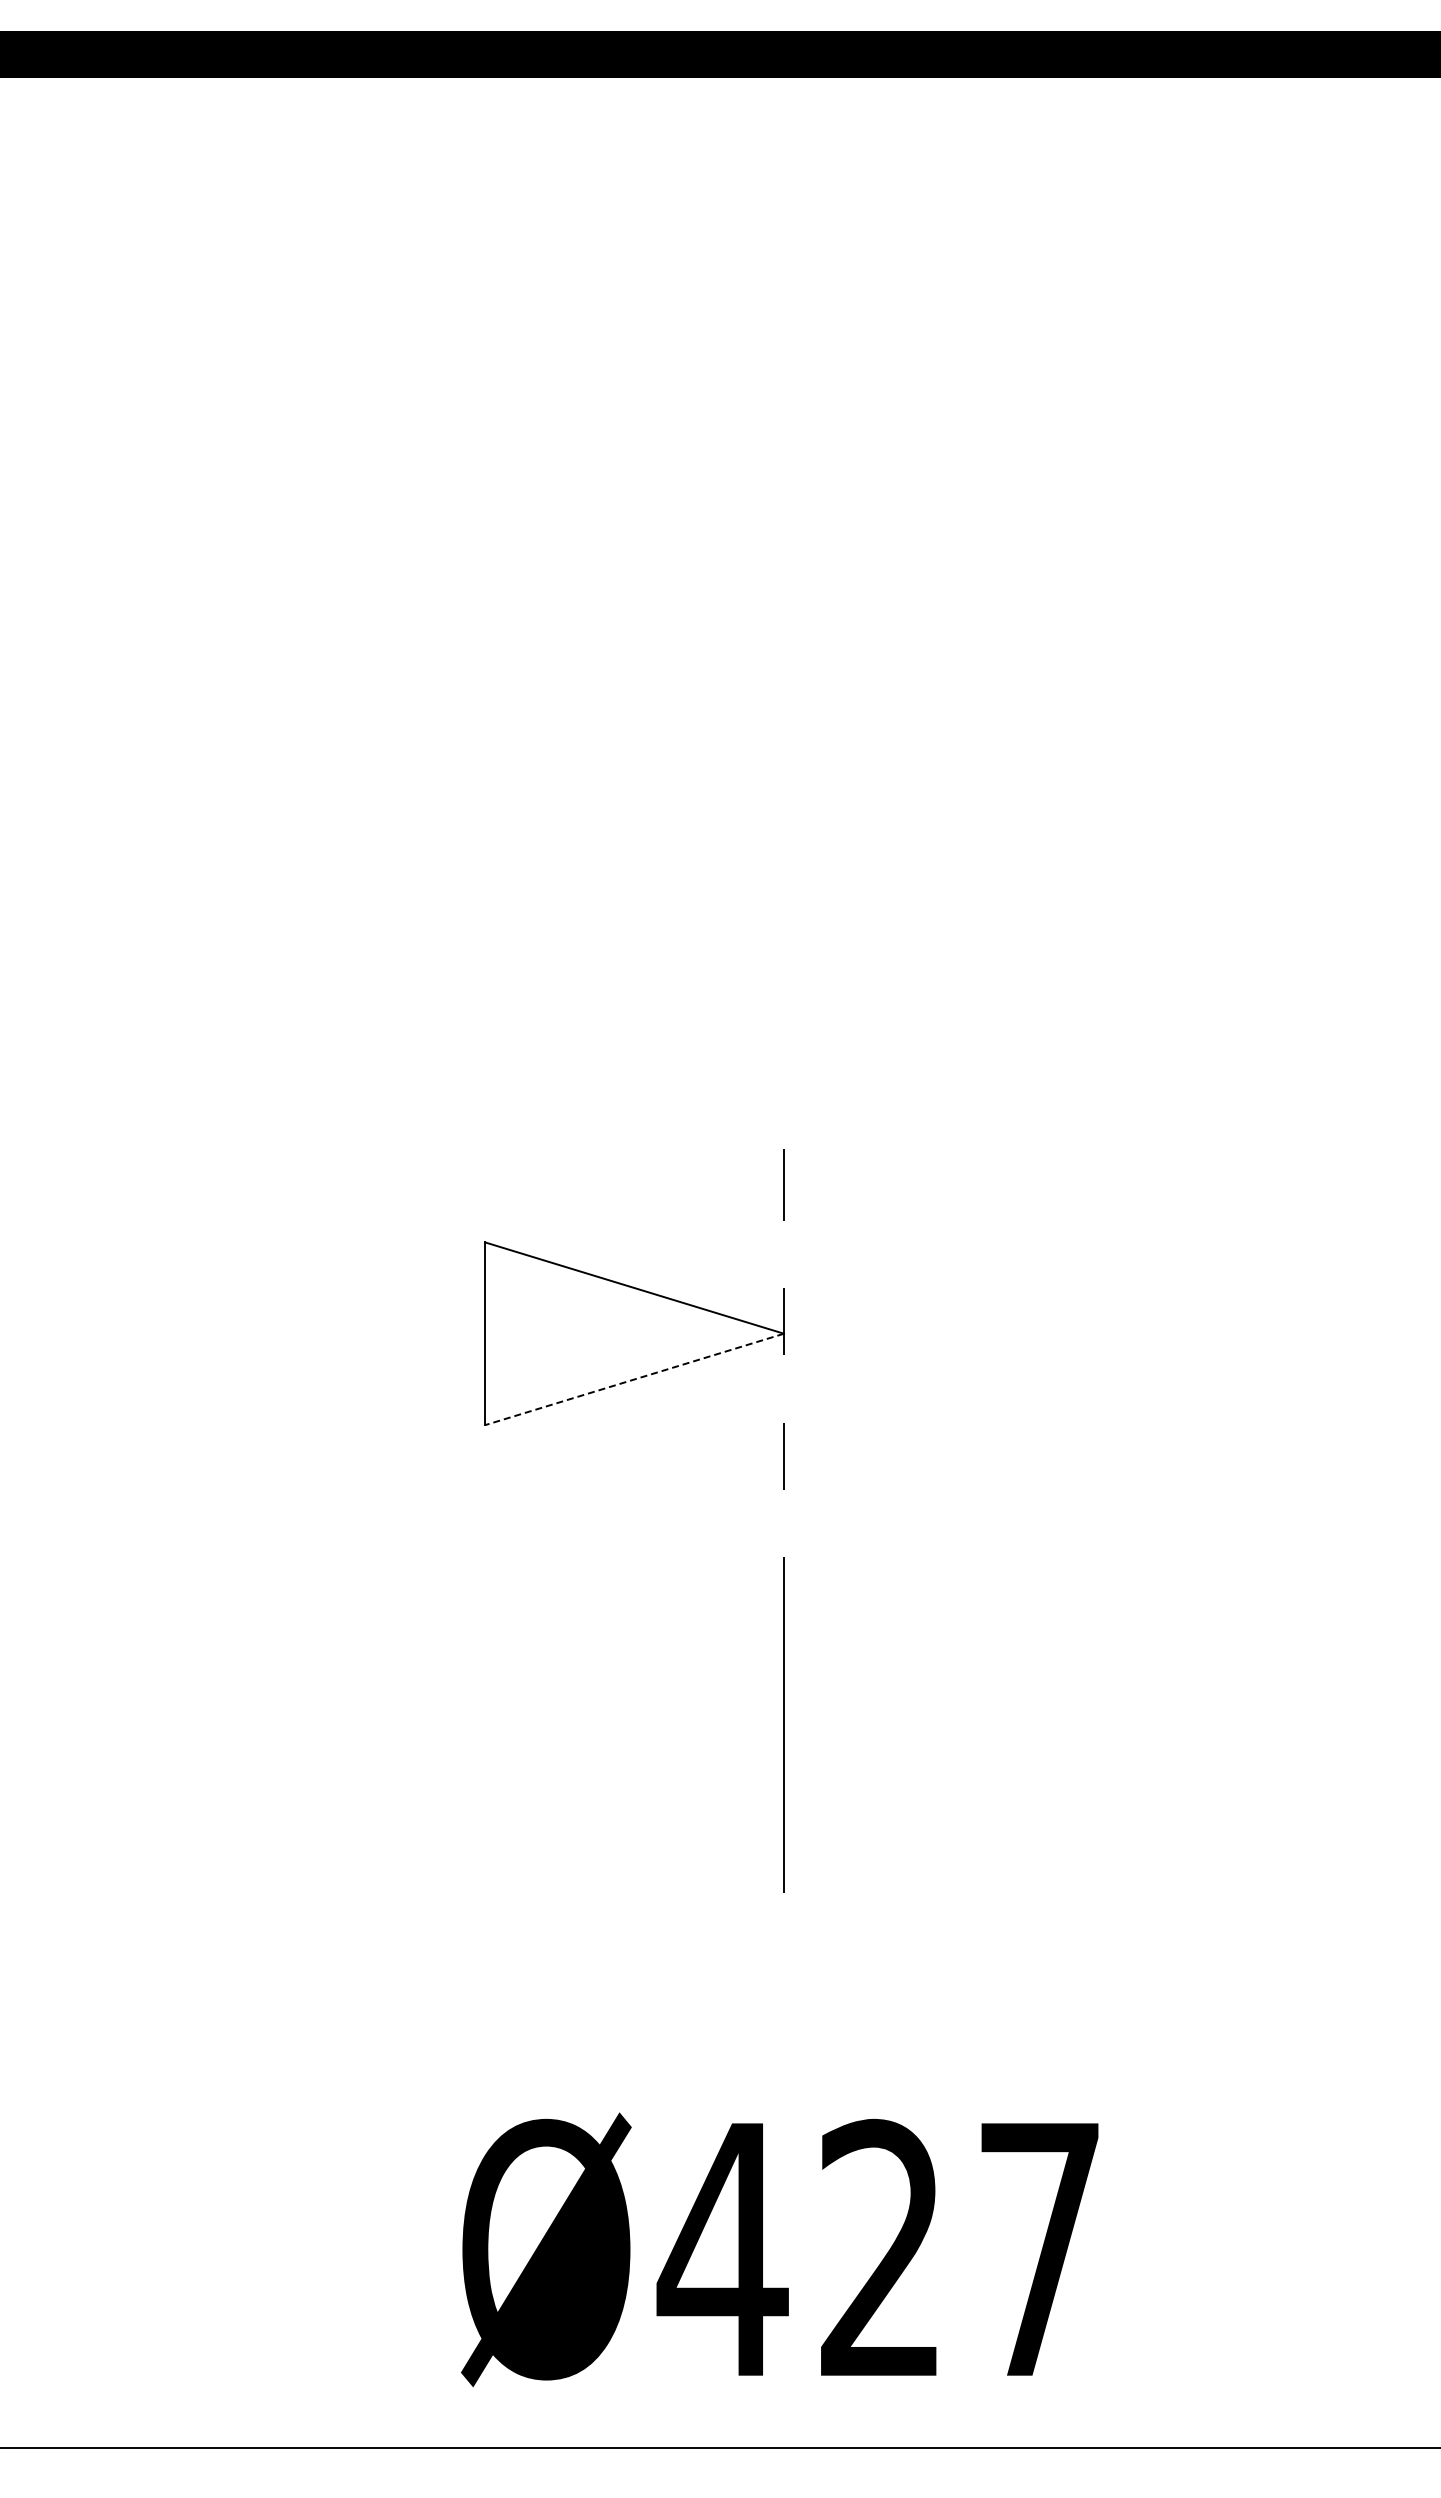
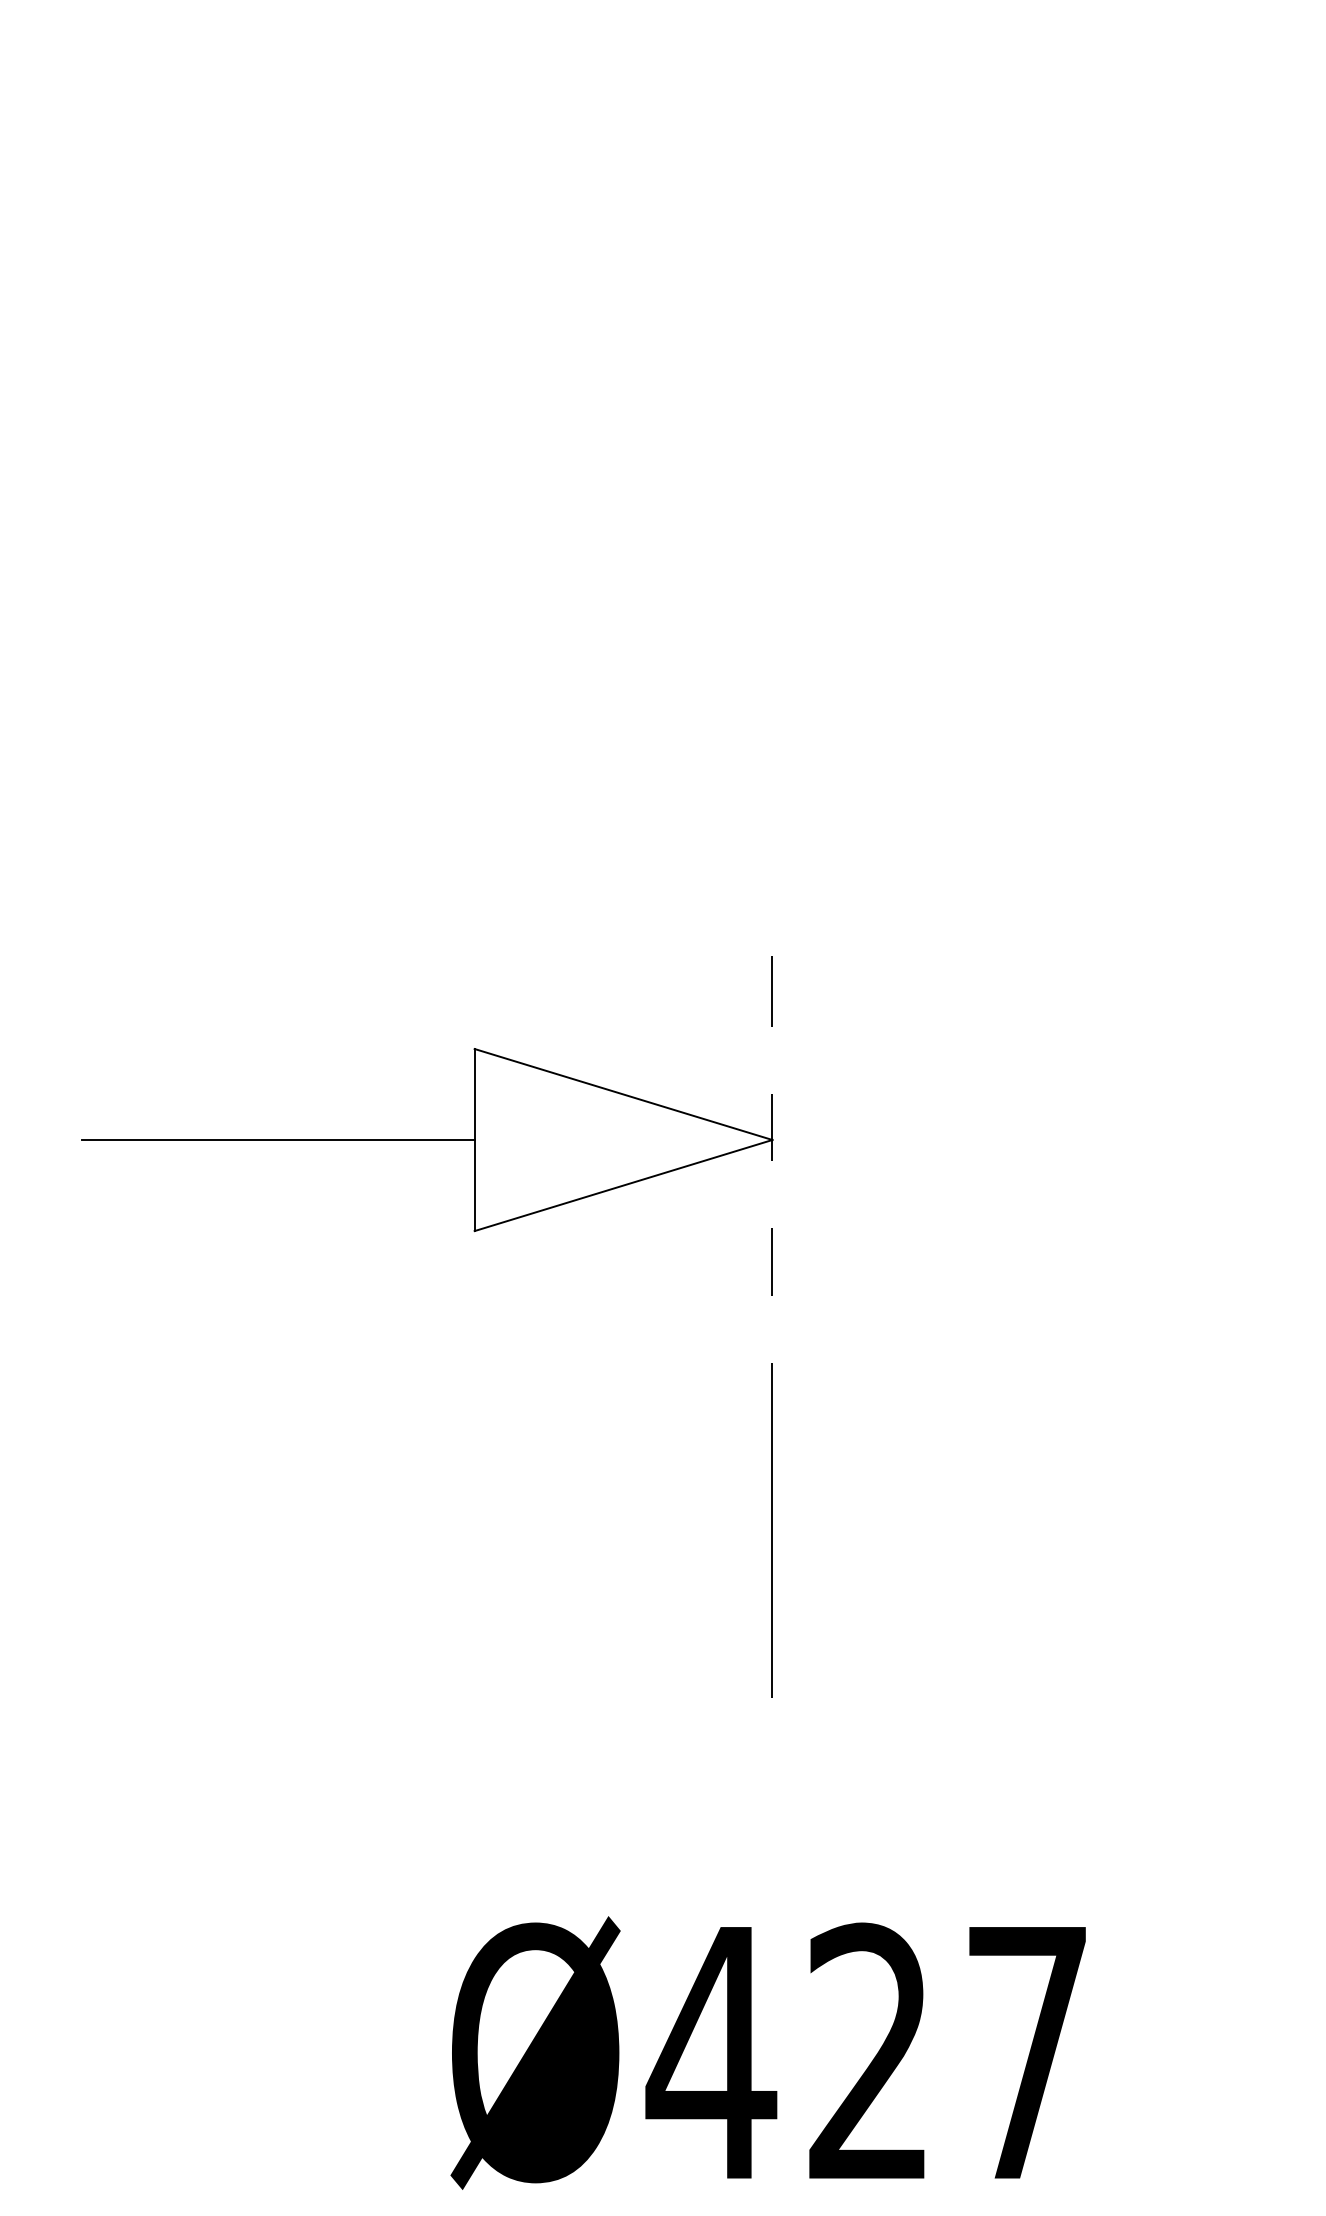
line: (288, 1333) -> (278, 1139), added
line: (634, 1379) -> (623, 1185), dashed -> solid

